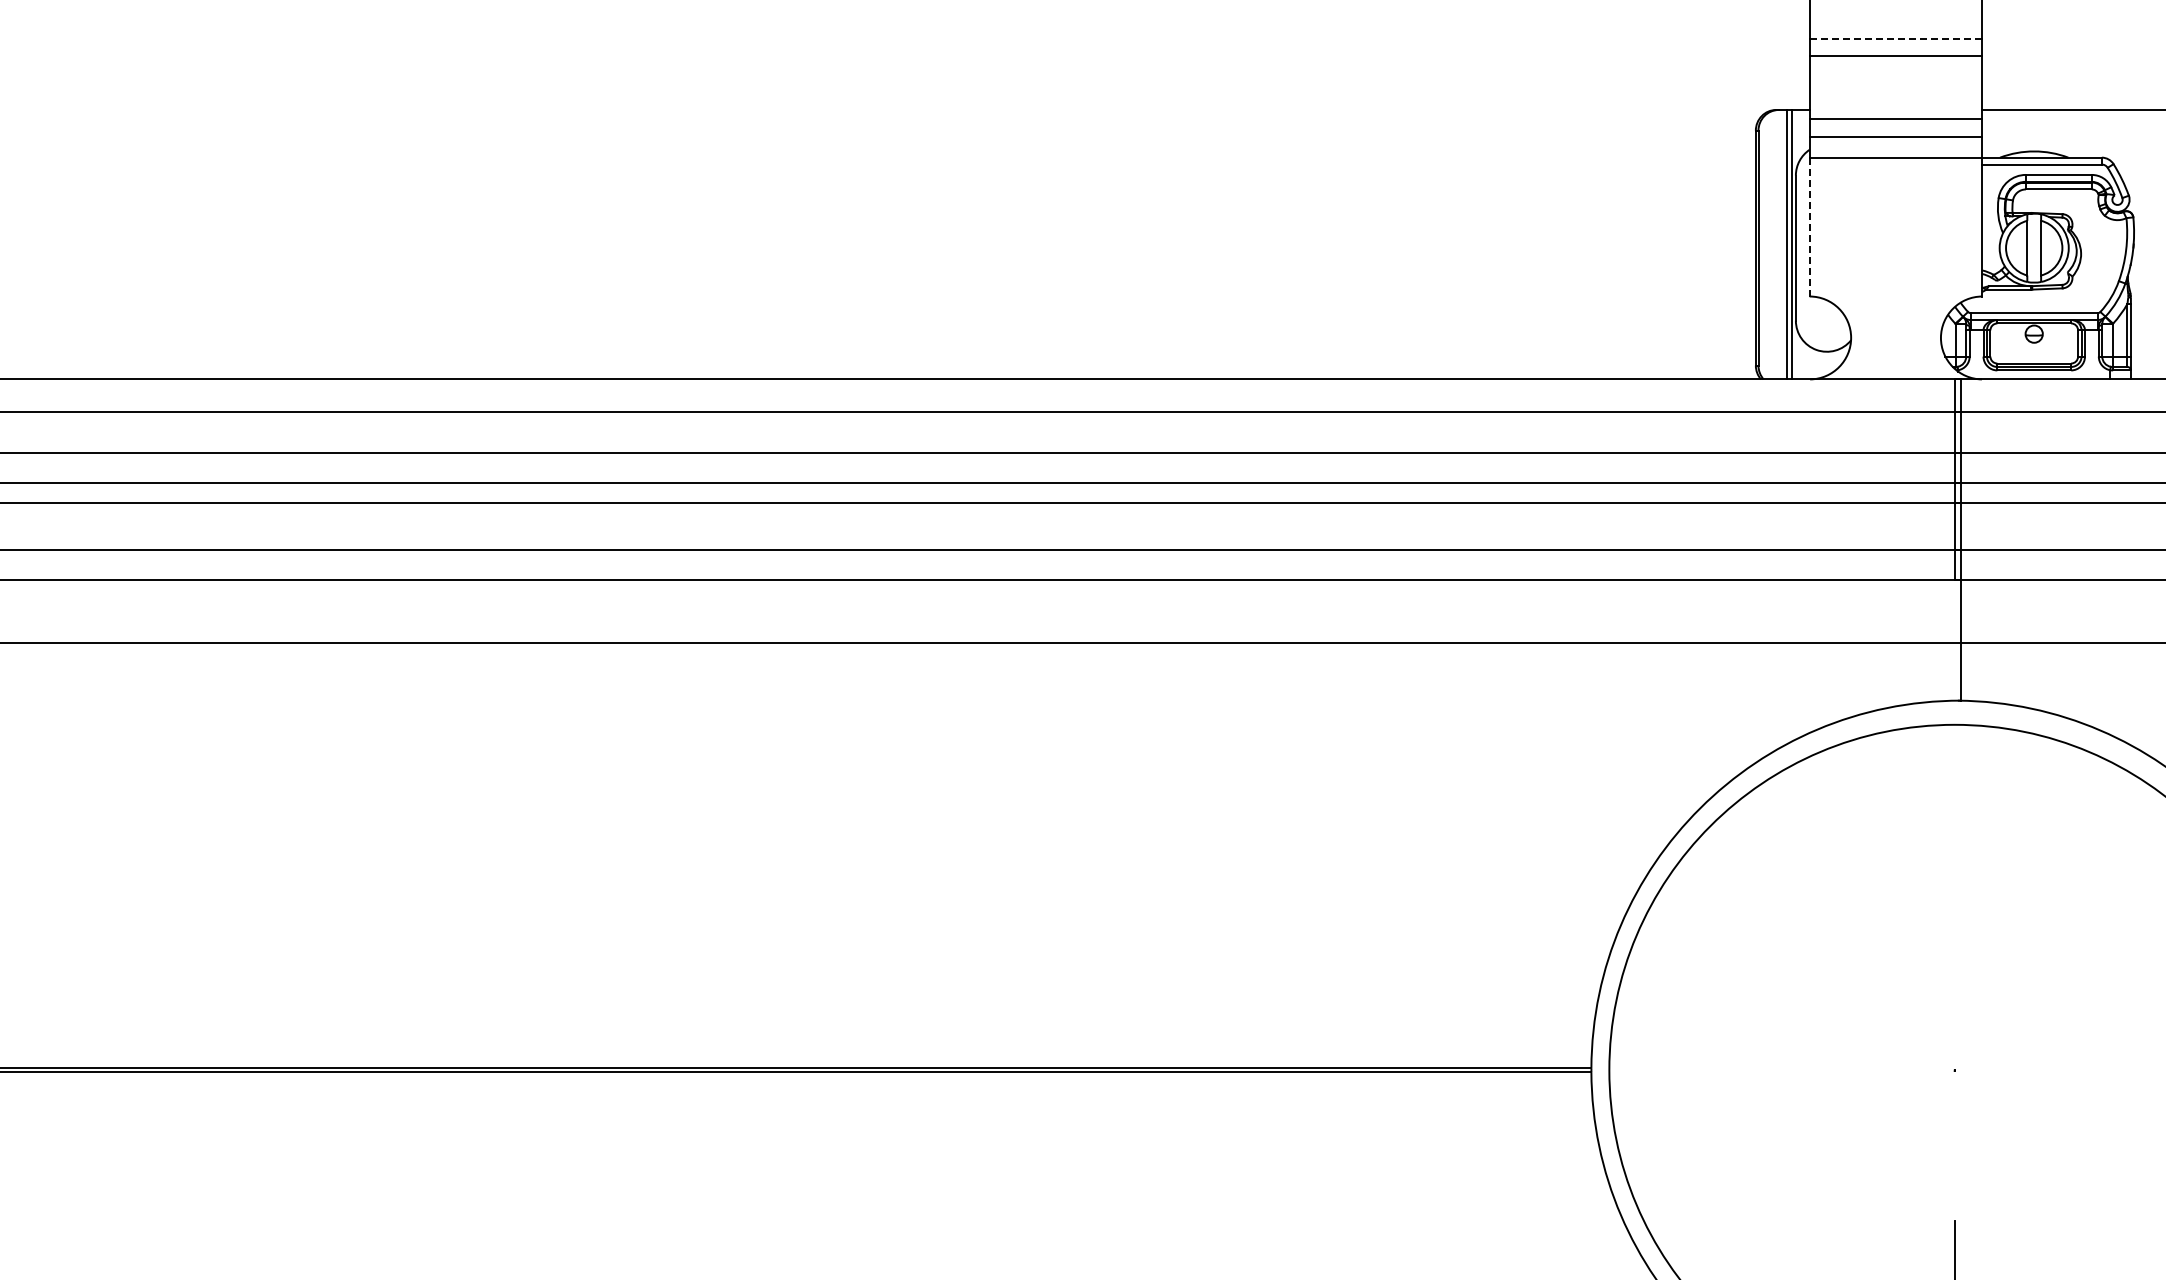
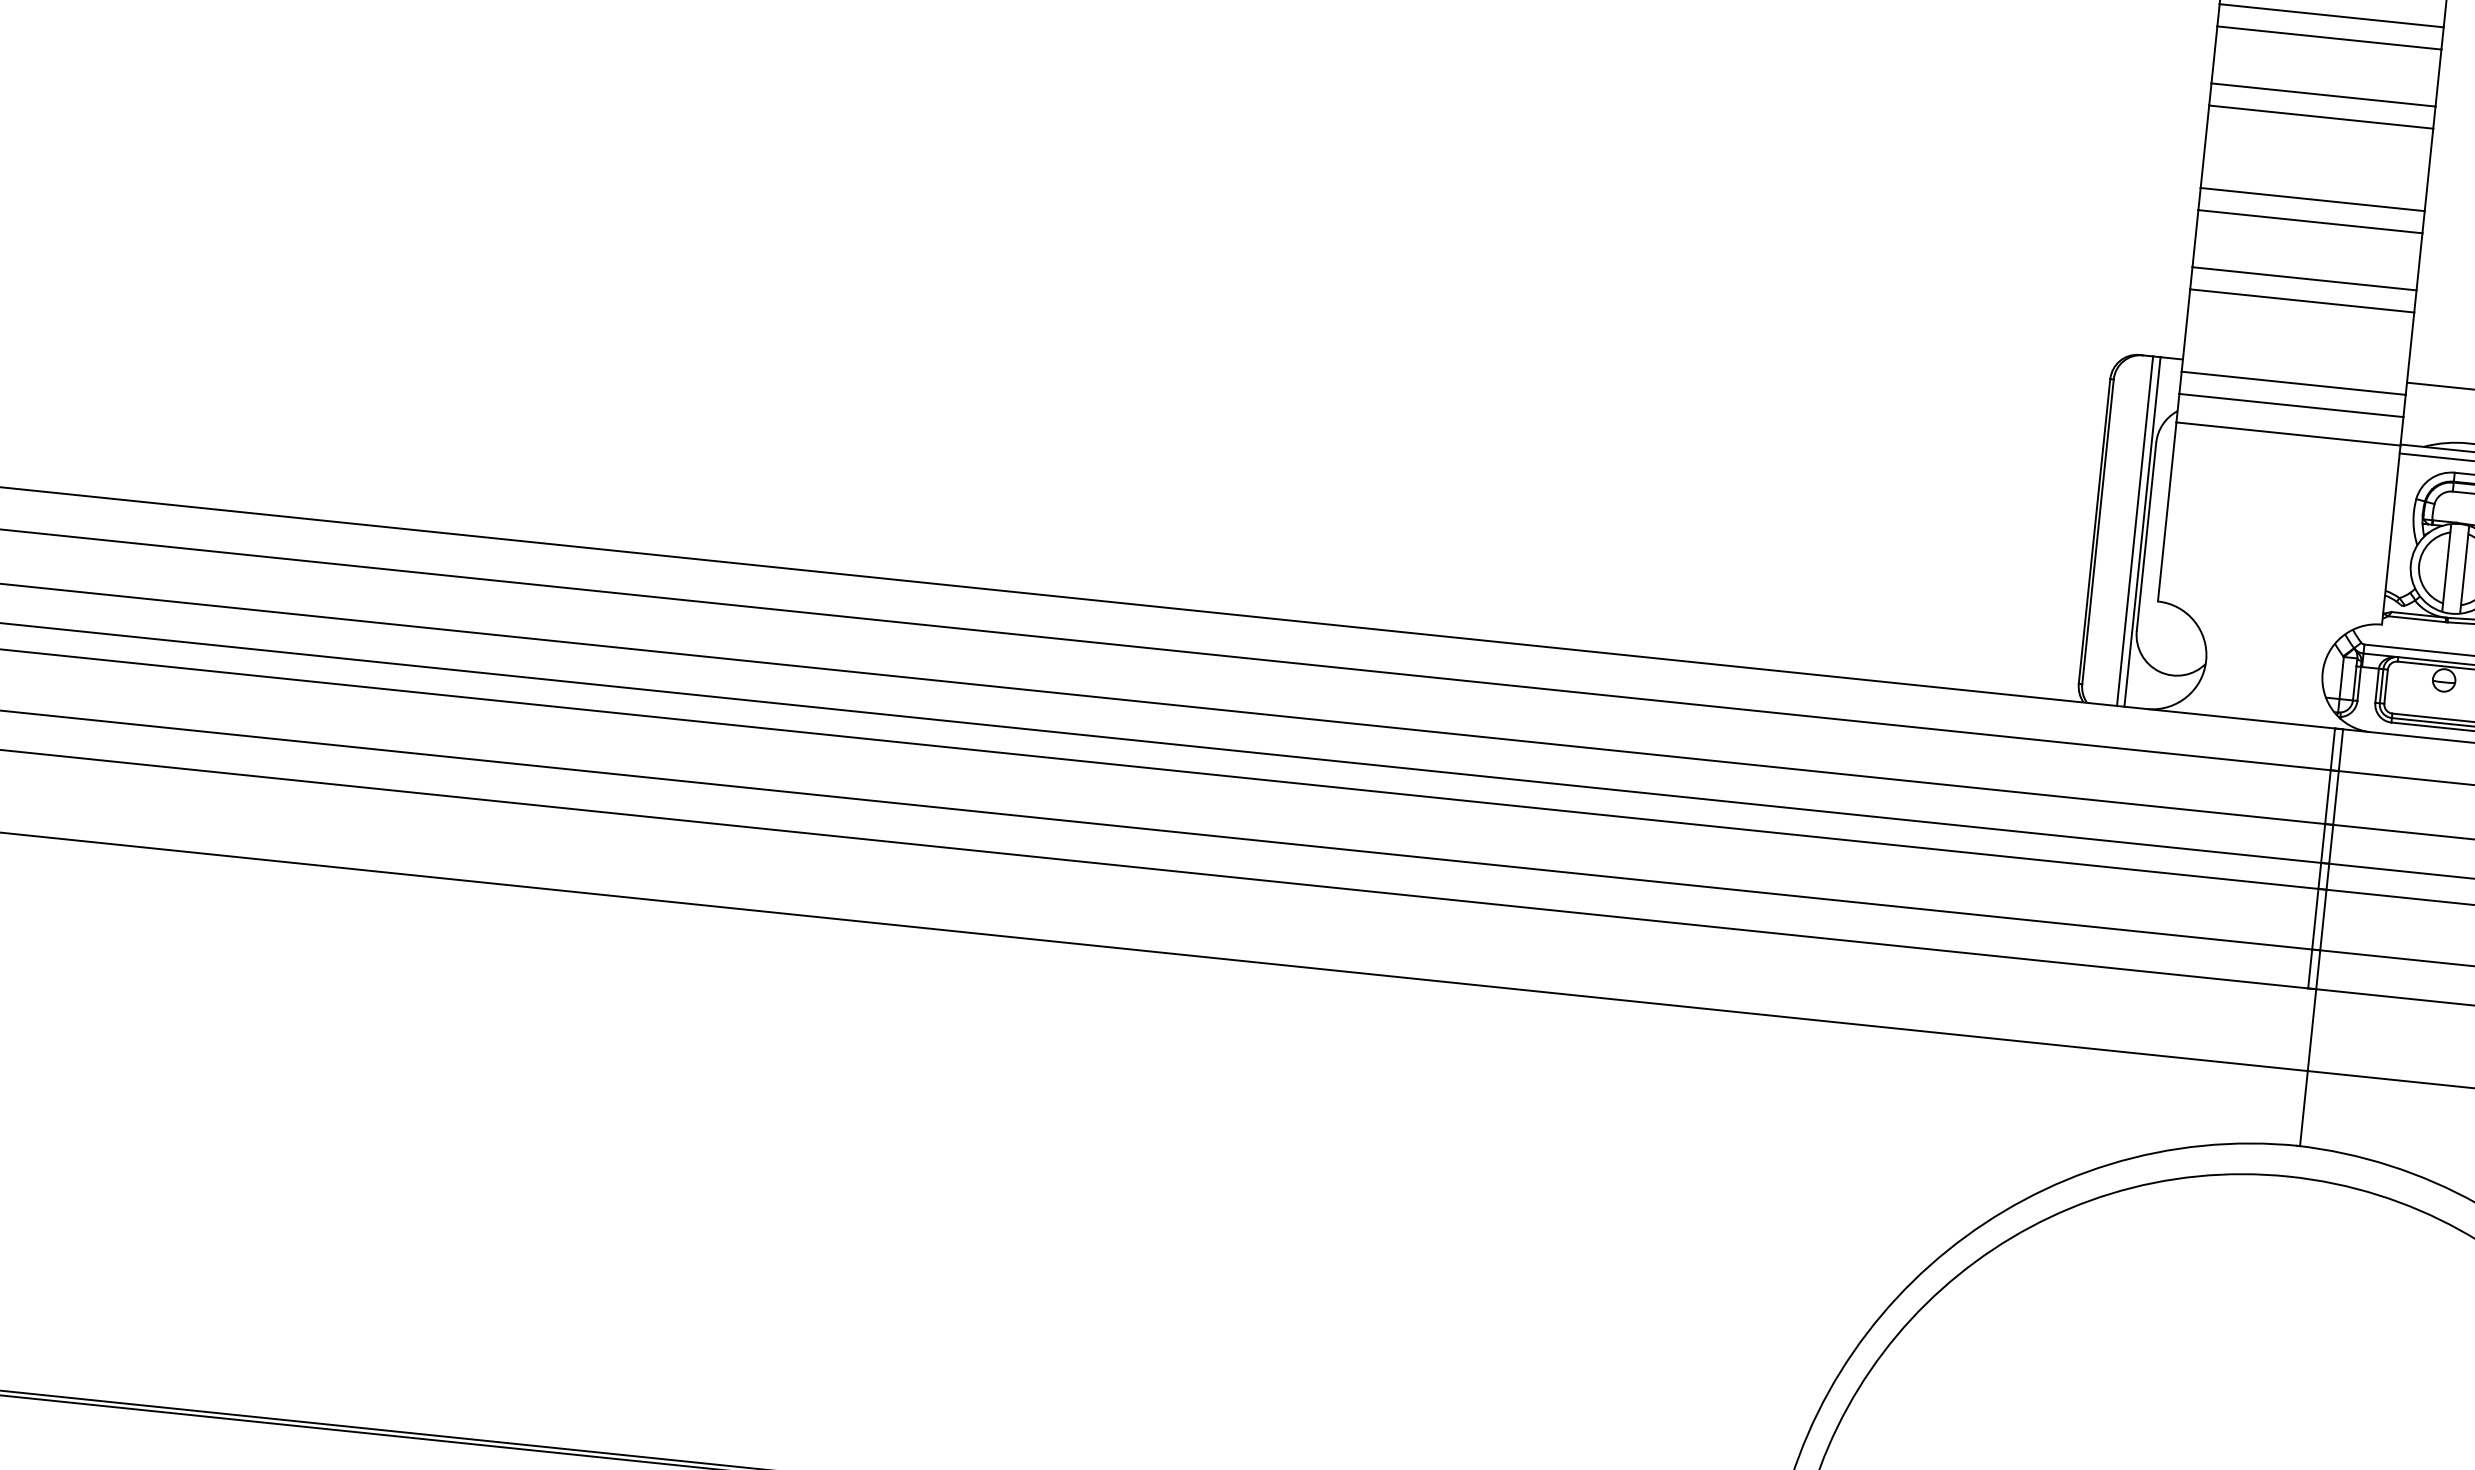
line: (1895, 38) -> (2303, 278), dashed -> solid
line: (1809, 228) -> (2166, 513), dashed -> solid

